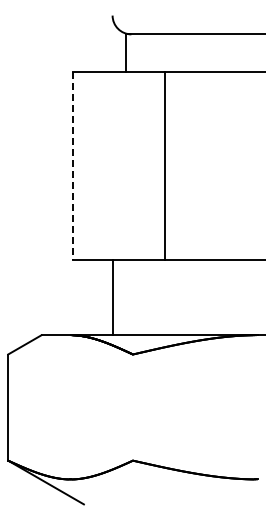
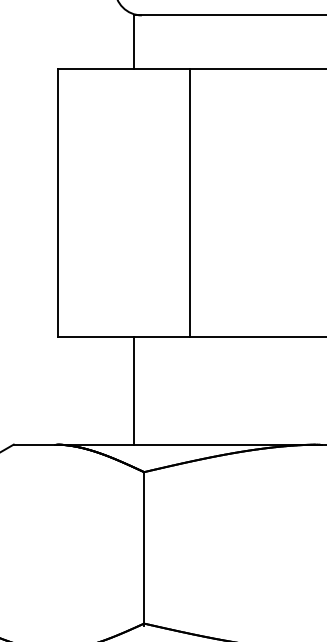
line: (72, 166) -> (57, 203), dashed -> solid
line: (112, 297) -> (133, 390), moved
line: (133, 408) -> (144, 549), added

